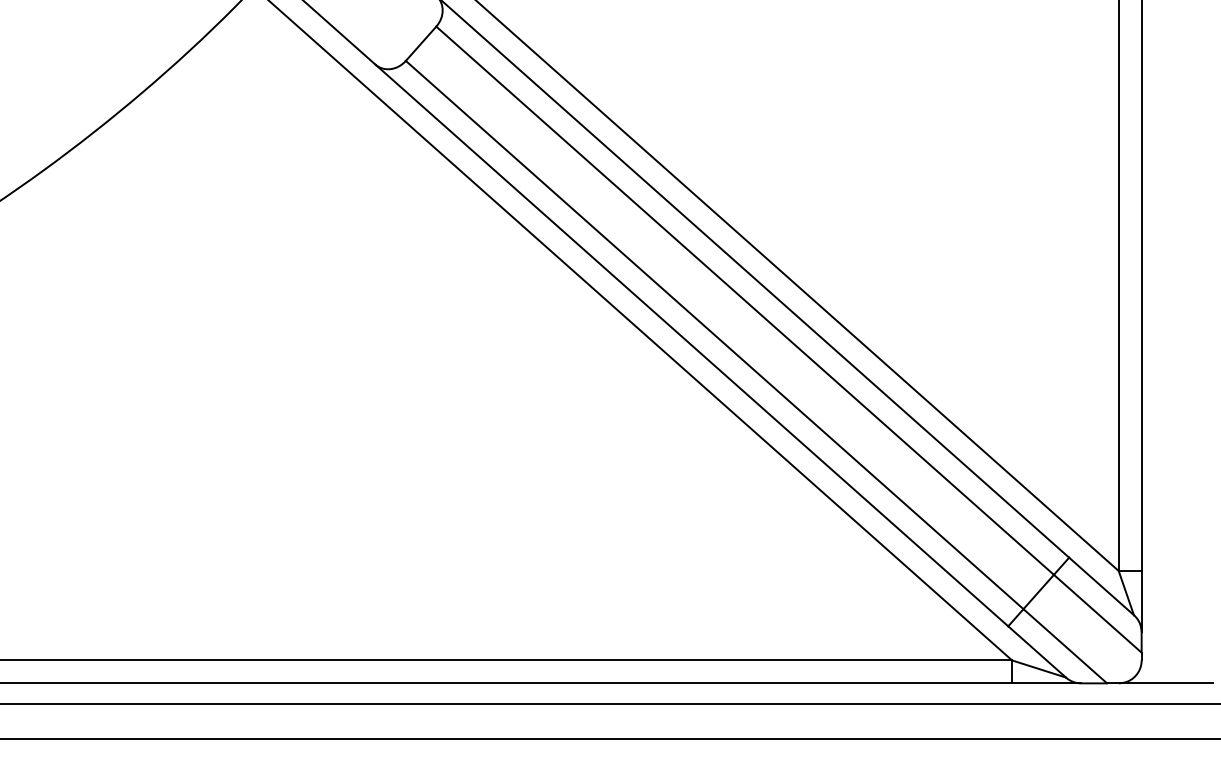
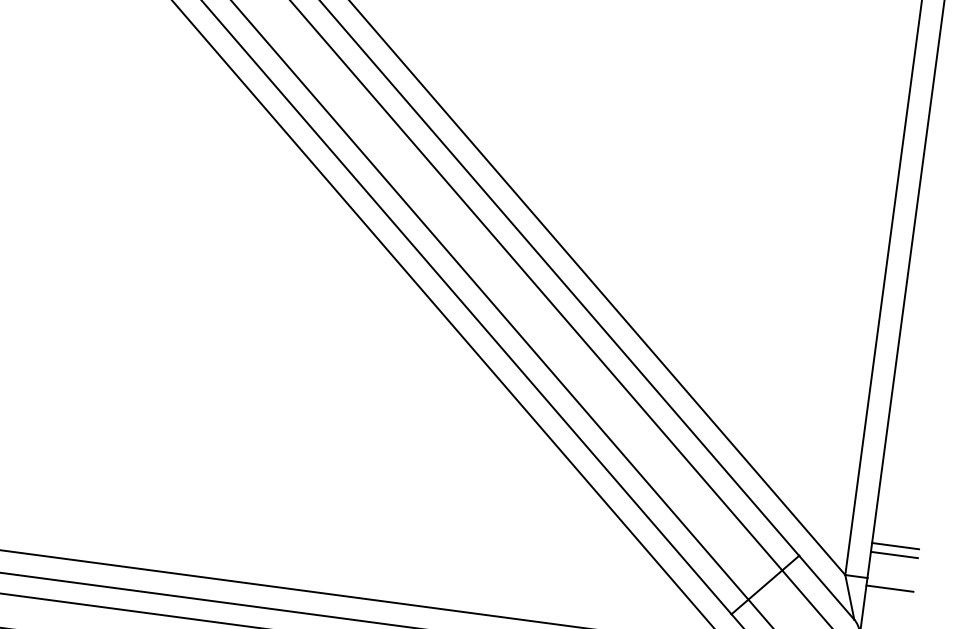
line: (1165, 534) -> (895, 545), added
line: (1165, 543) -> (894, 554), added
line: (1165, 578) -> (889, 588), added

